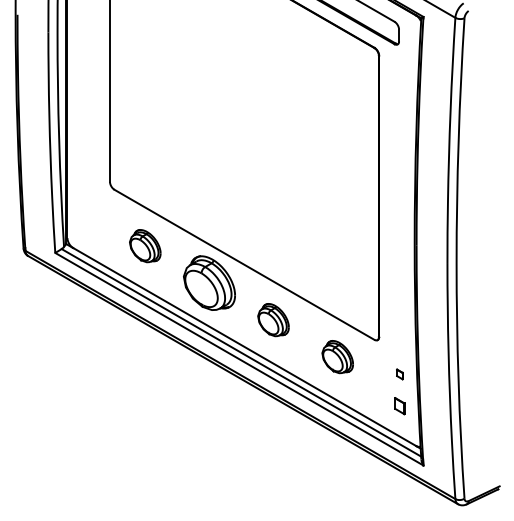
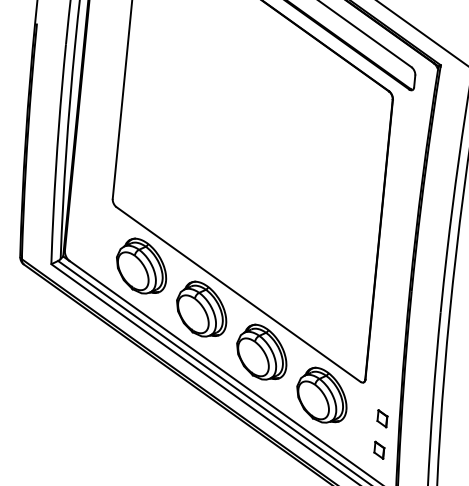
part: (144, 245) -> (140, 265), size x1.67
part: (273, 319) -> (262, 351), size x1.67
part: (337, 356) -> (322, 394), size x1.67
part: (399, 374) -> (382, 418), size x1.67

